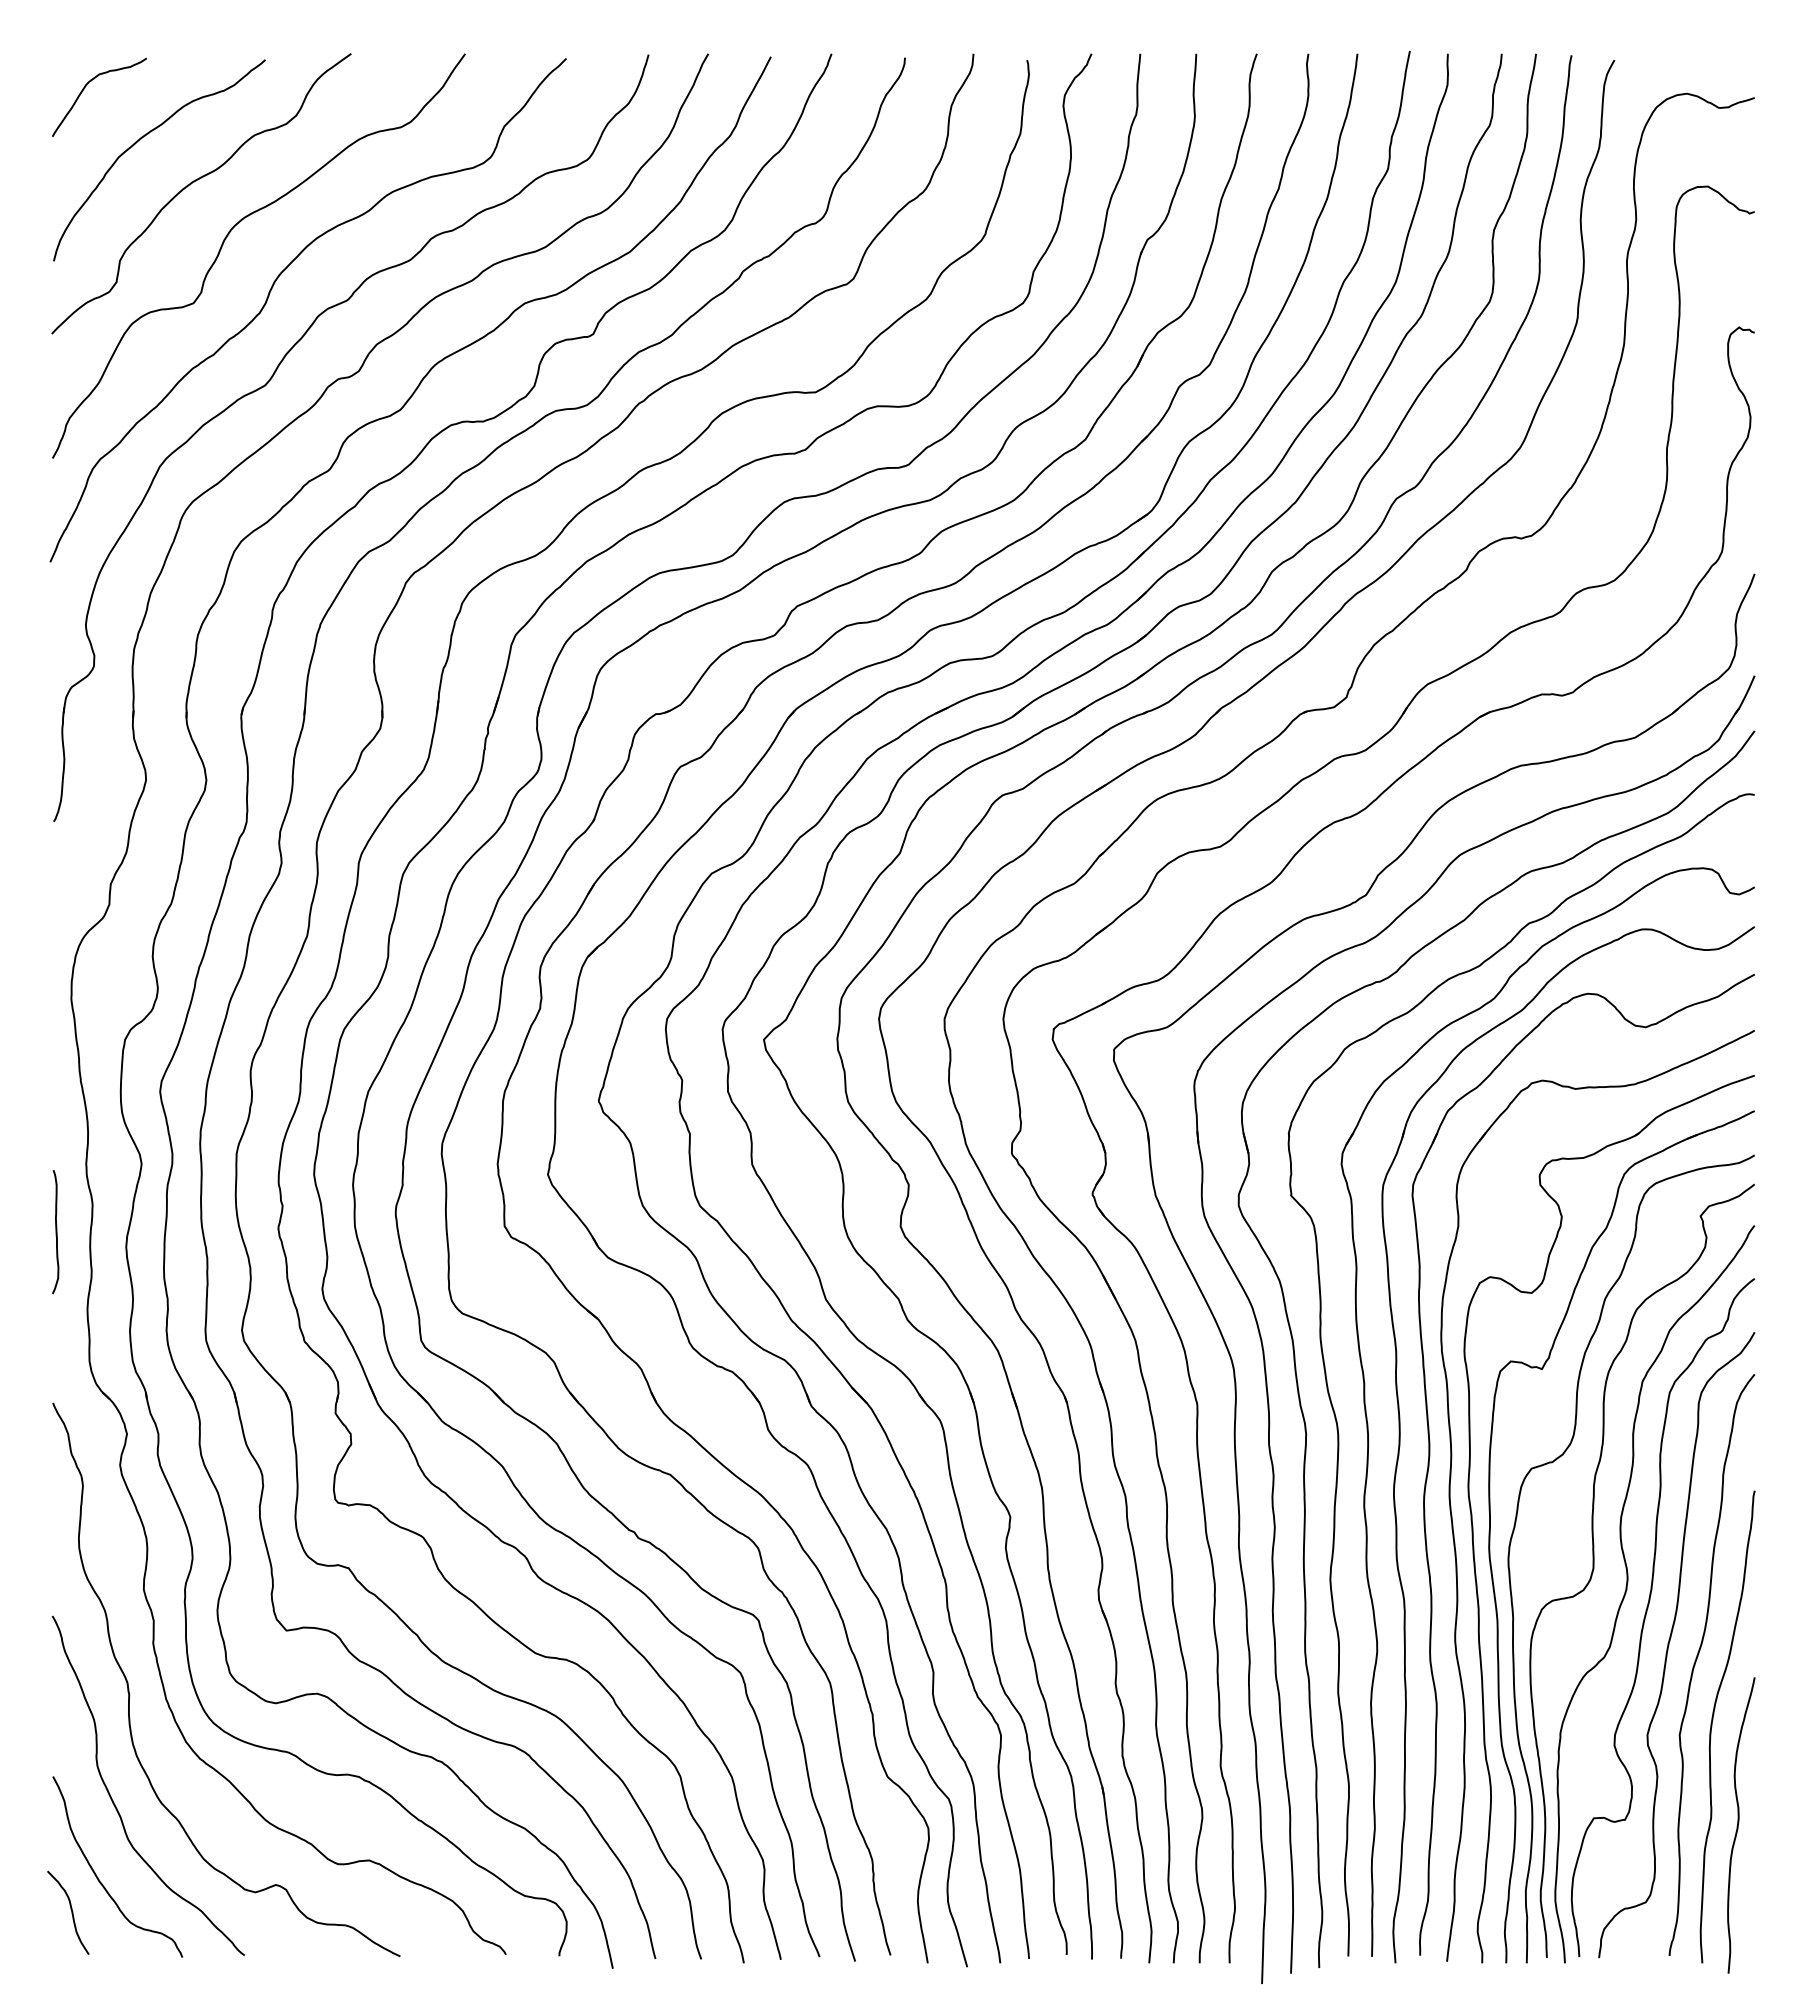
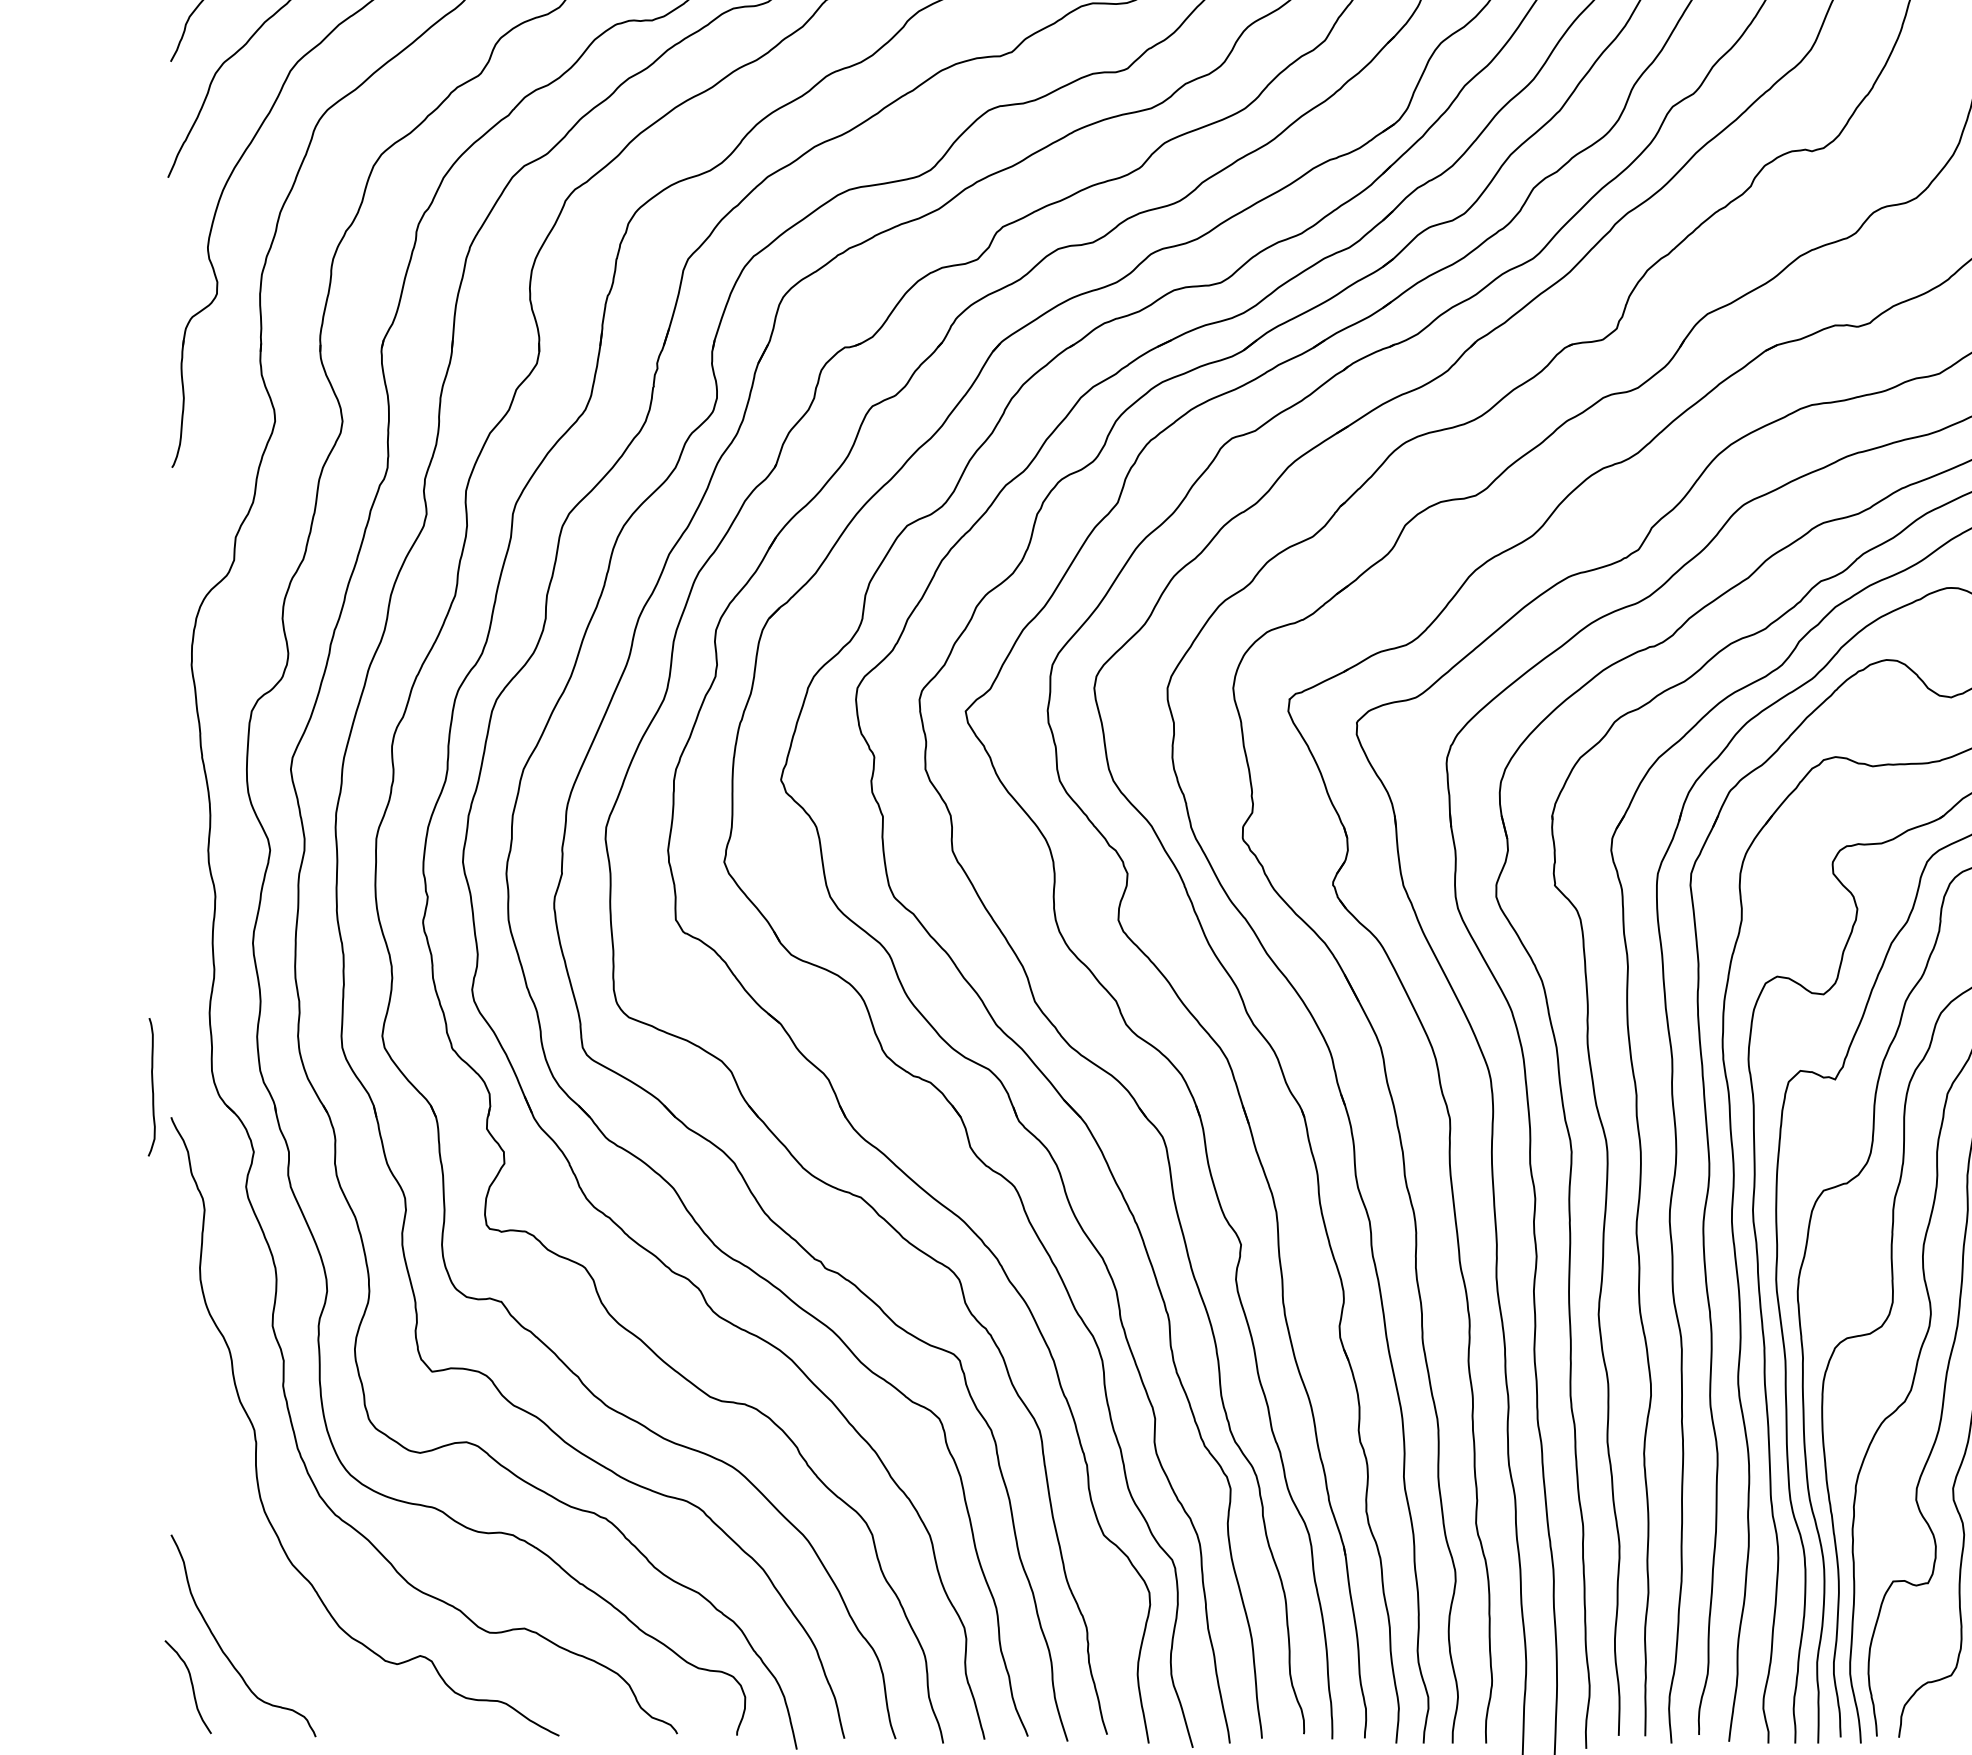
curve: (55, 1232) -> (151, 1087), moved
curve: (114, 1802) -> (239, 1563), removed

